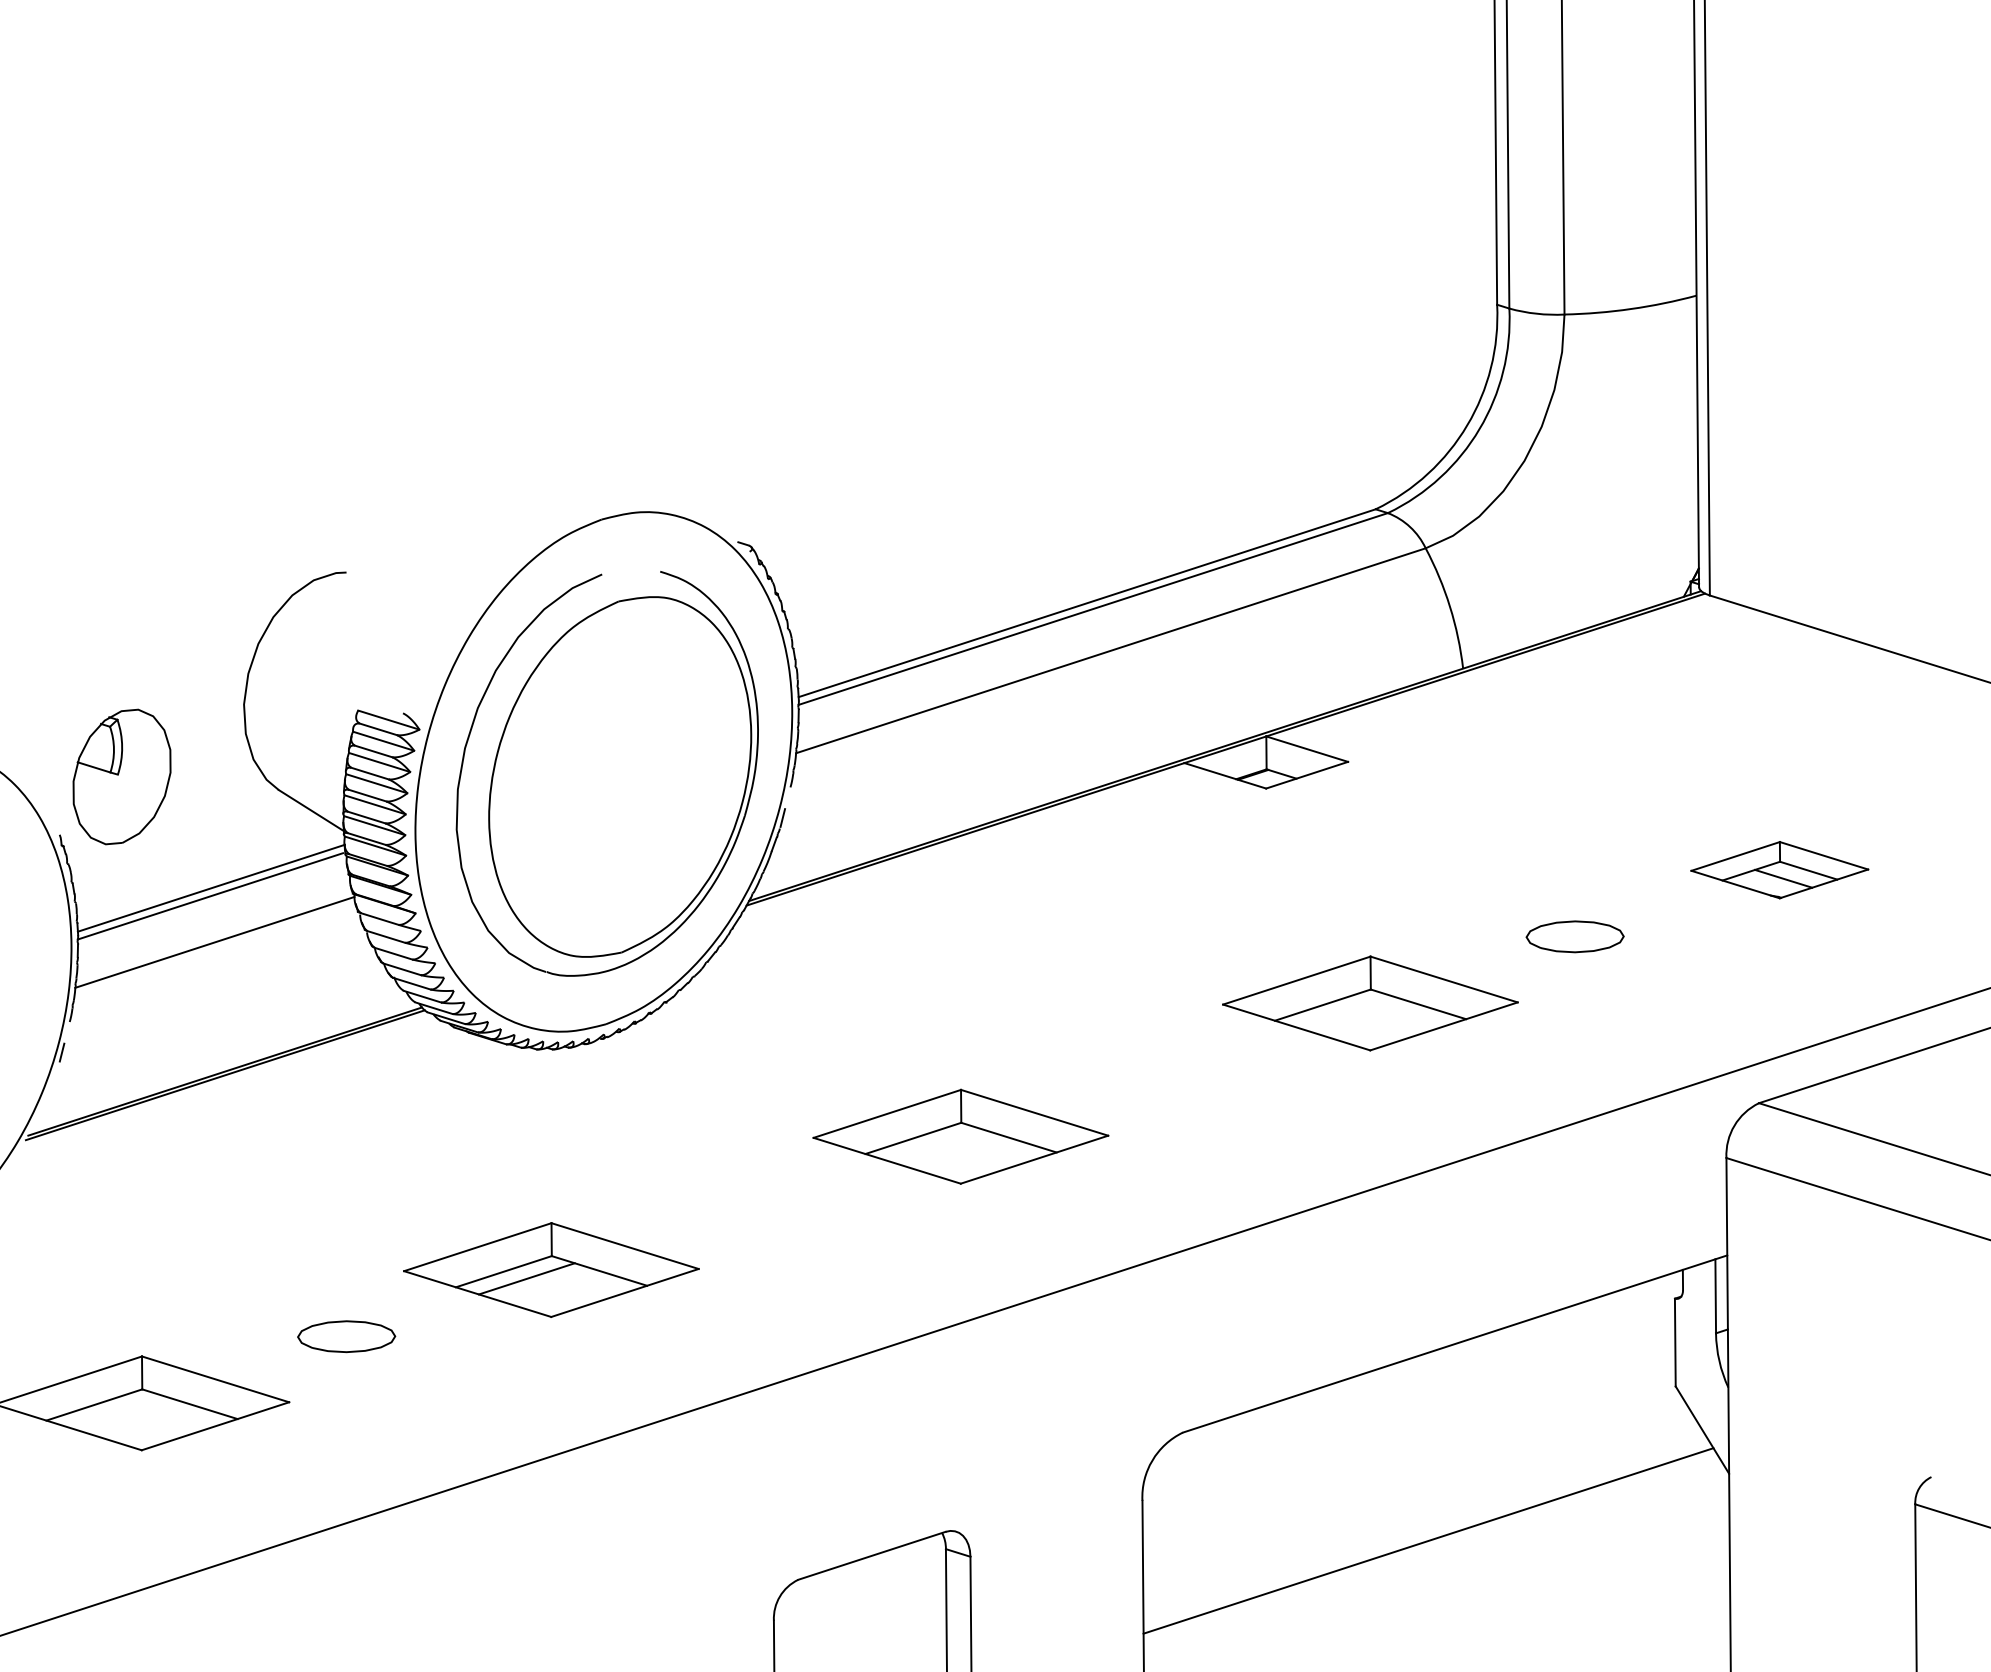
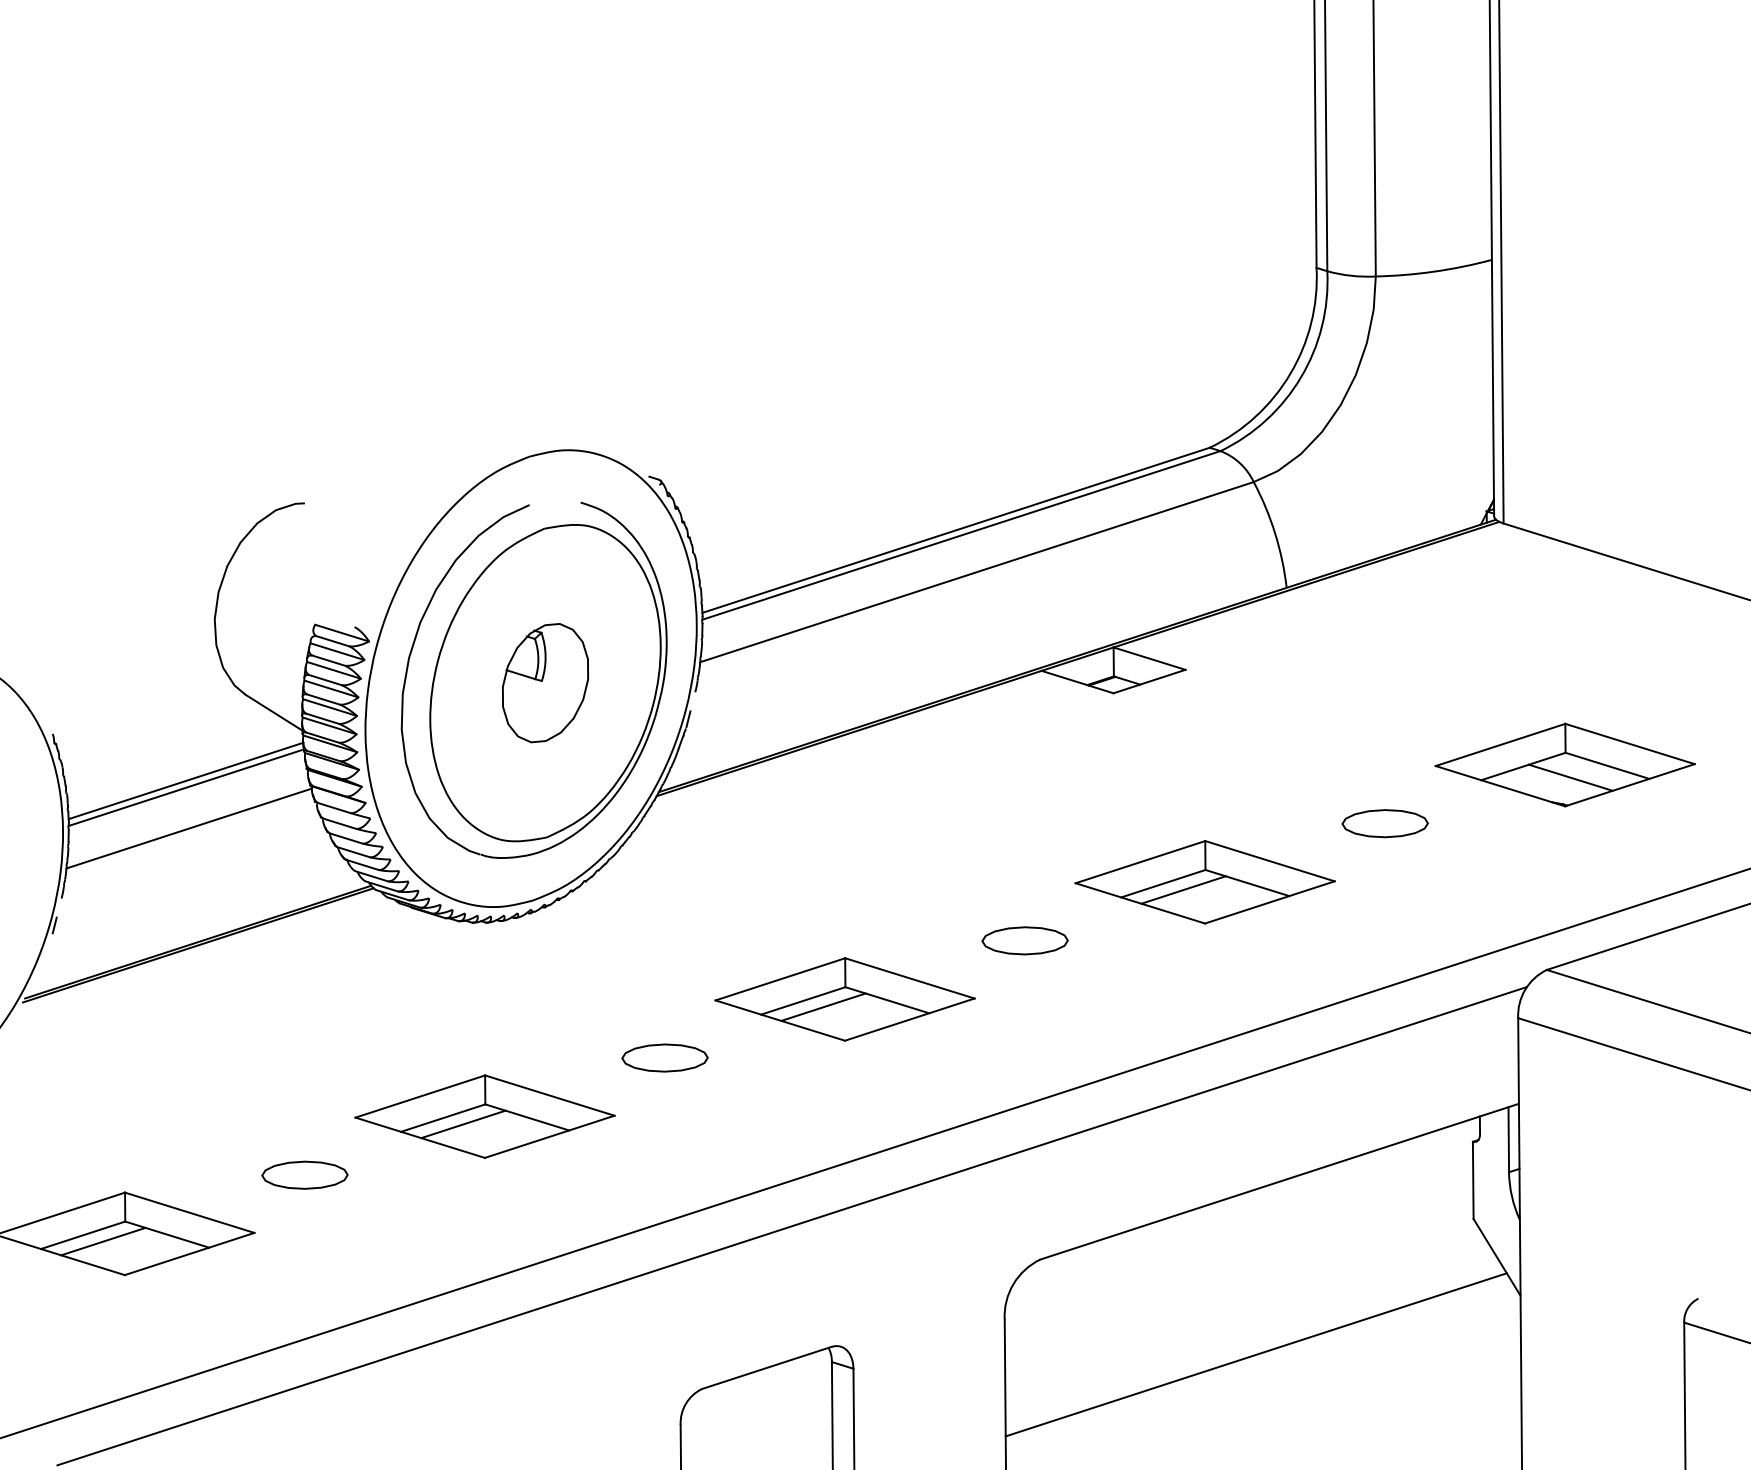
part: (122, 777) -> (545, 683), moved
part: (1779, 869) -> (1564, 764), size x1.67
line: (1345, 1011) -> (1183, 889), added
part: (1164, 1069) -> (1024, 940), added
line: (936, 1144) -> (823, 1006), added
part: (755, 1202) -> (664, 1057), added
line: (901, 1394) -> (792, 1226), added
line: (117, 1412) -> (103, 1241), added

